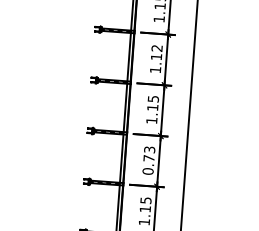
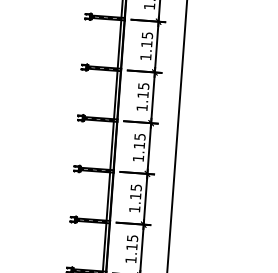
text: (156, 48) -> (143, 86), 1.12 -> 1.15
text: (148, 160) -> (135, 198), 0.73 -> 1.15

